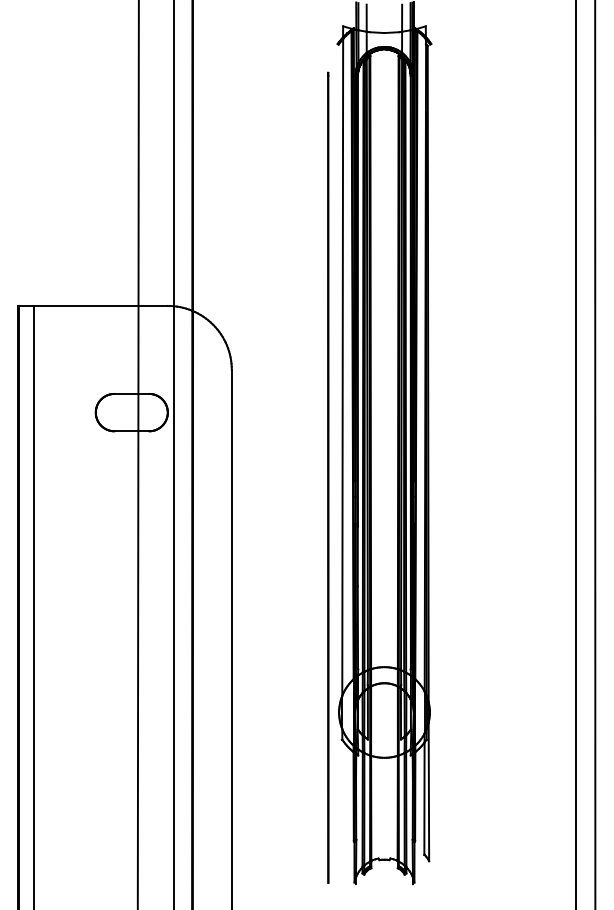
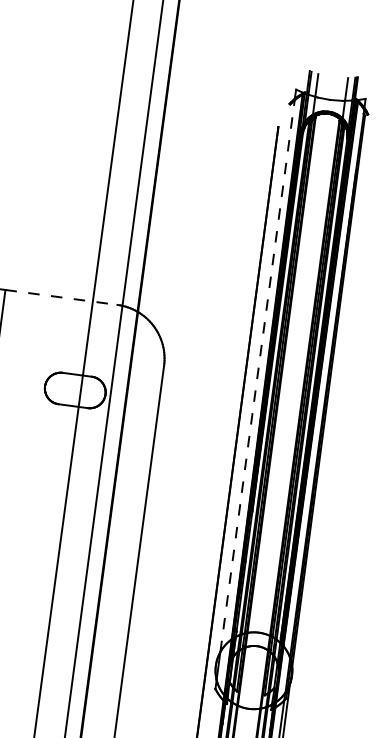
line: (101, 305) -> (61, 297), solid -> dashed
line: (342, 366) -> (257, 375), solid -> dashed

